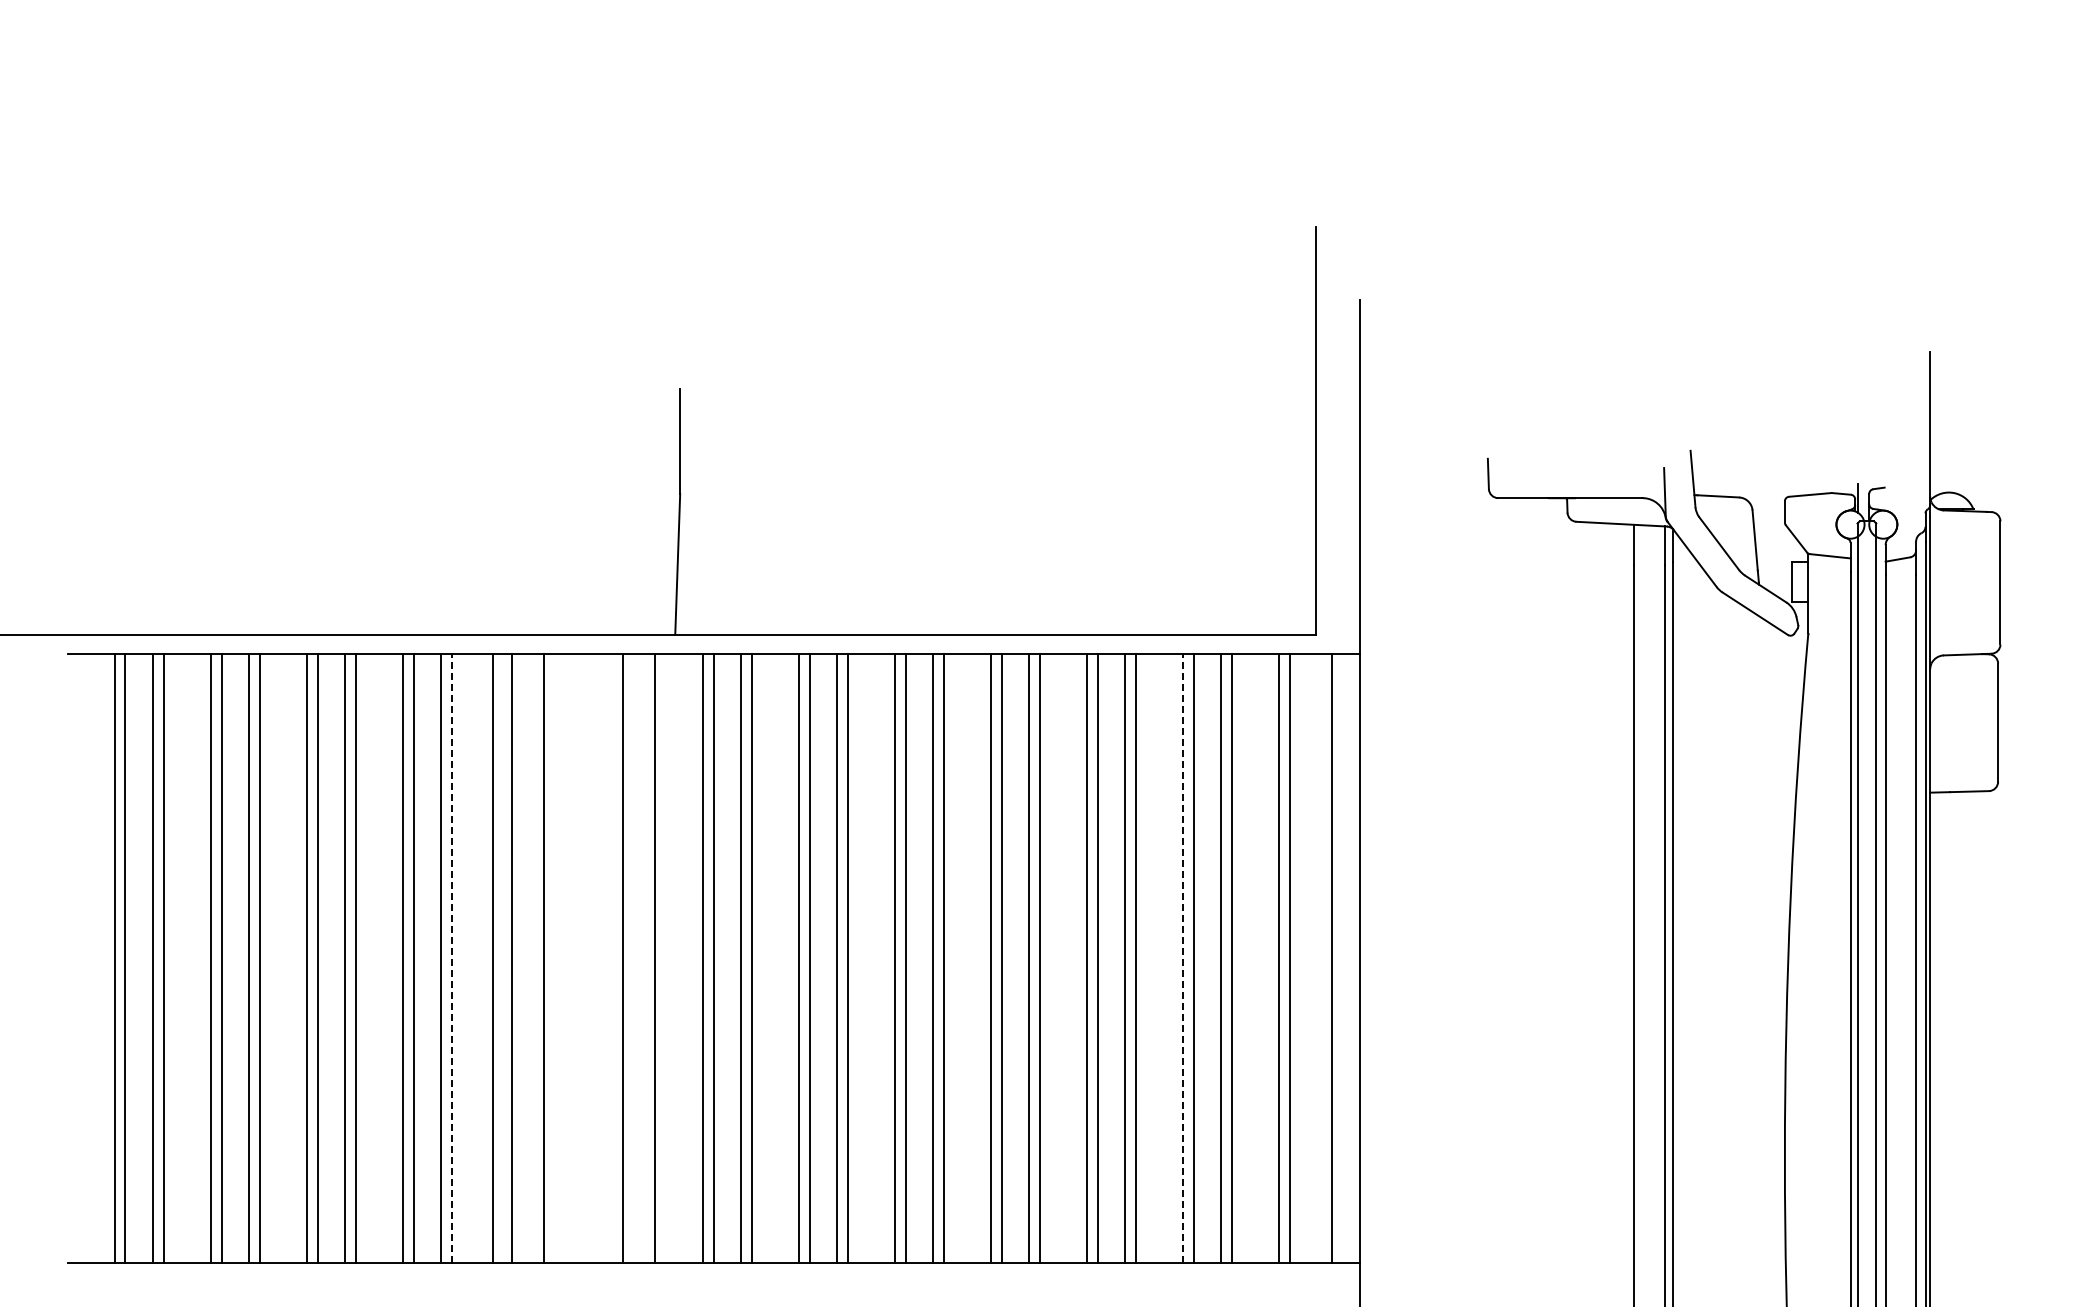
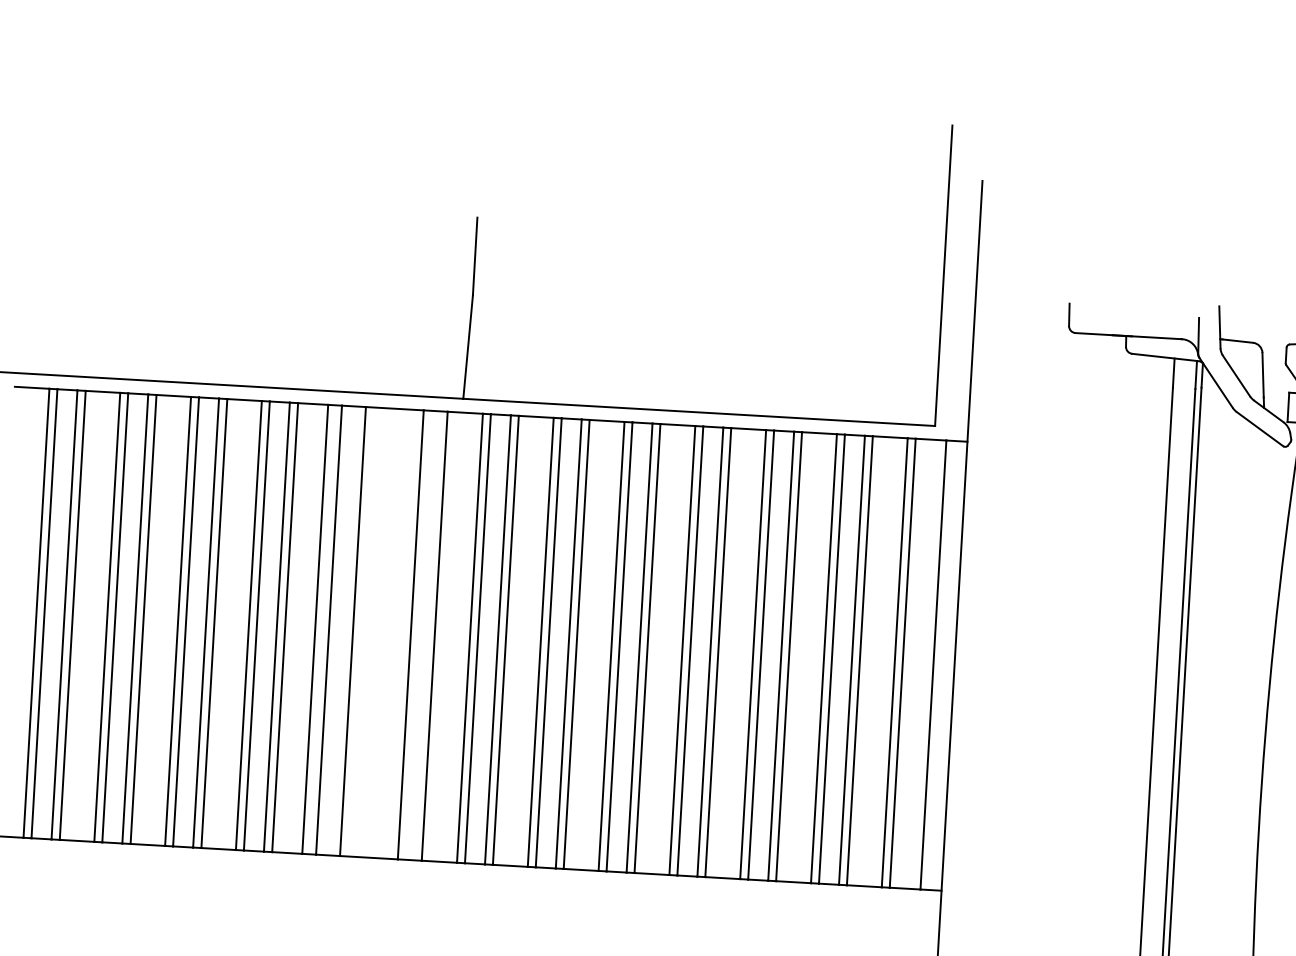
line: (452, 958) -> (285, 627), dashed -> solid
line: (1183, 958) -> (824, 658), dashed -> solid

